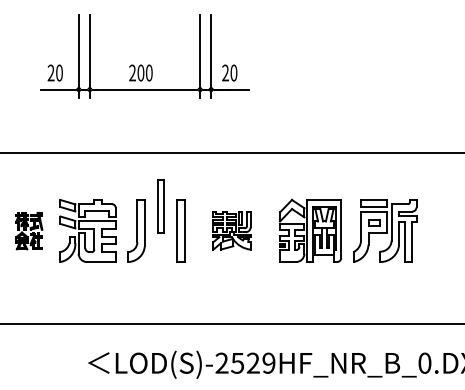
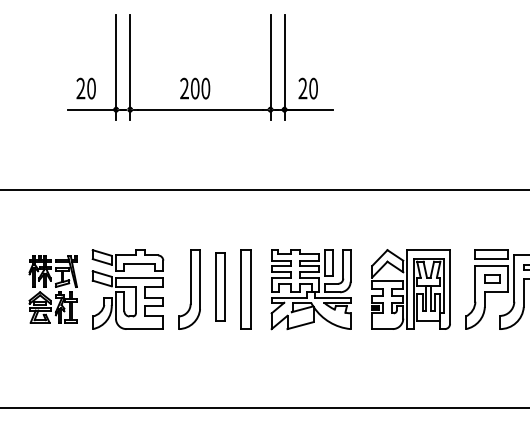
part: (160, 206) -> (220, 286), moved
part: (231, 230) -> (310, 289), size x1.67
part: (28, 231) -> (52, 290), size x1.43

